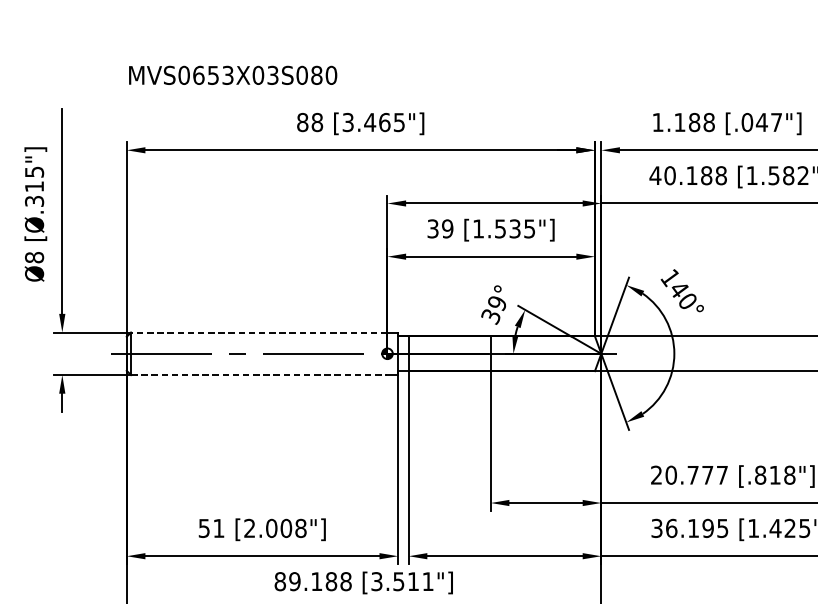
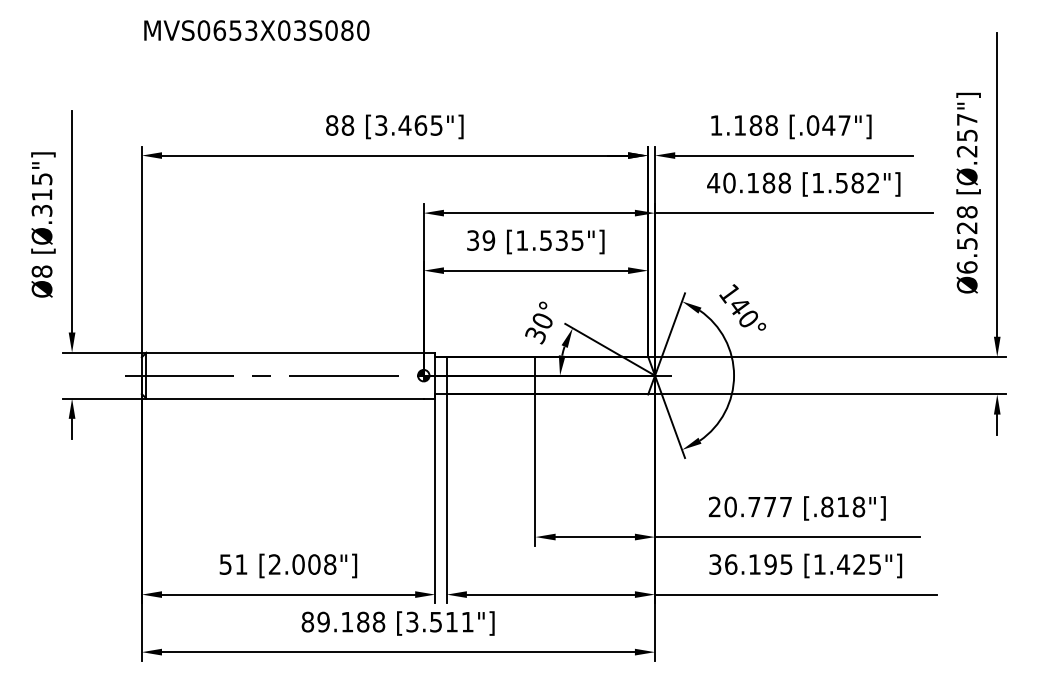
text: (232, 75) -> (256, 30), moved
text: (497, 303) -> (542, 321), 39° -> 30°
line: (259, 332) -> (285, 352), dashed -> solid
line: (259, 374) -> (285, 398), dashed -> solid

